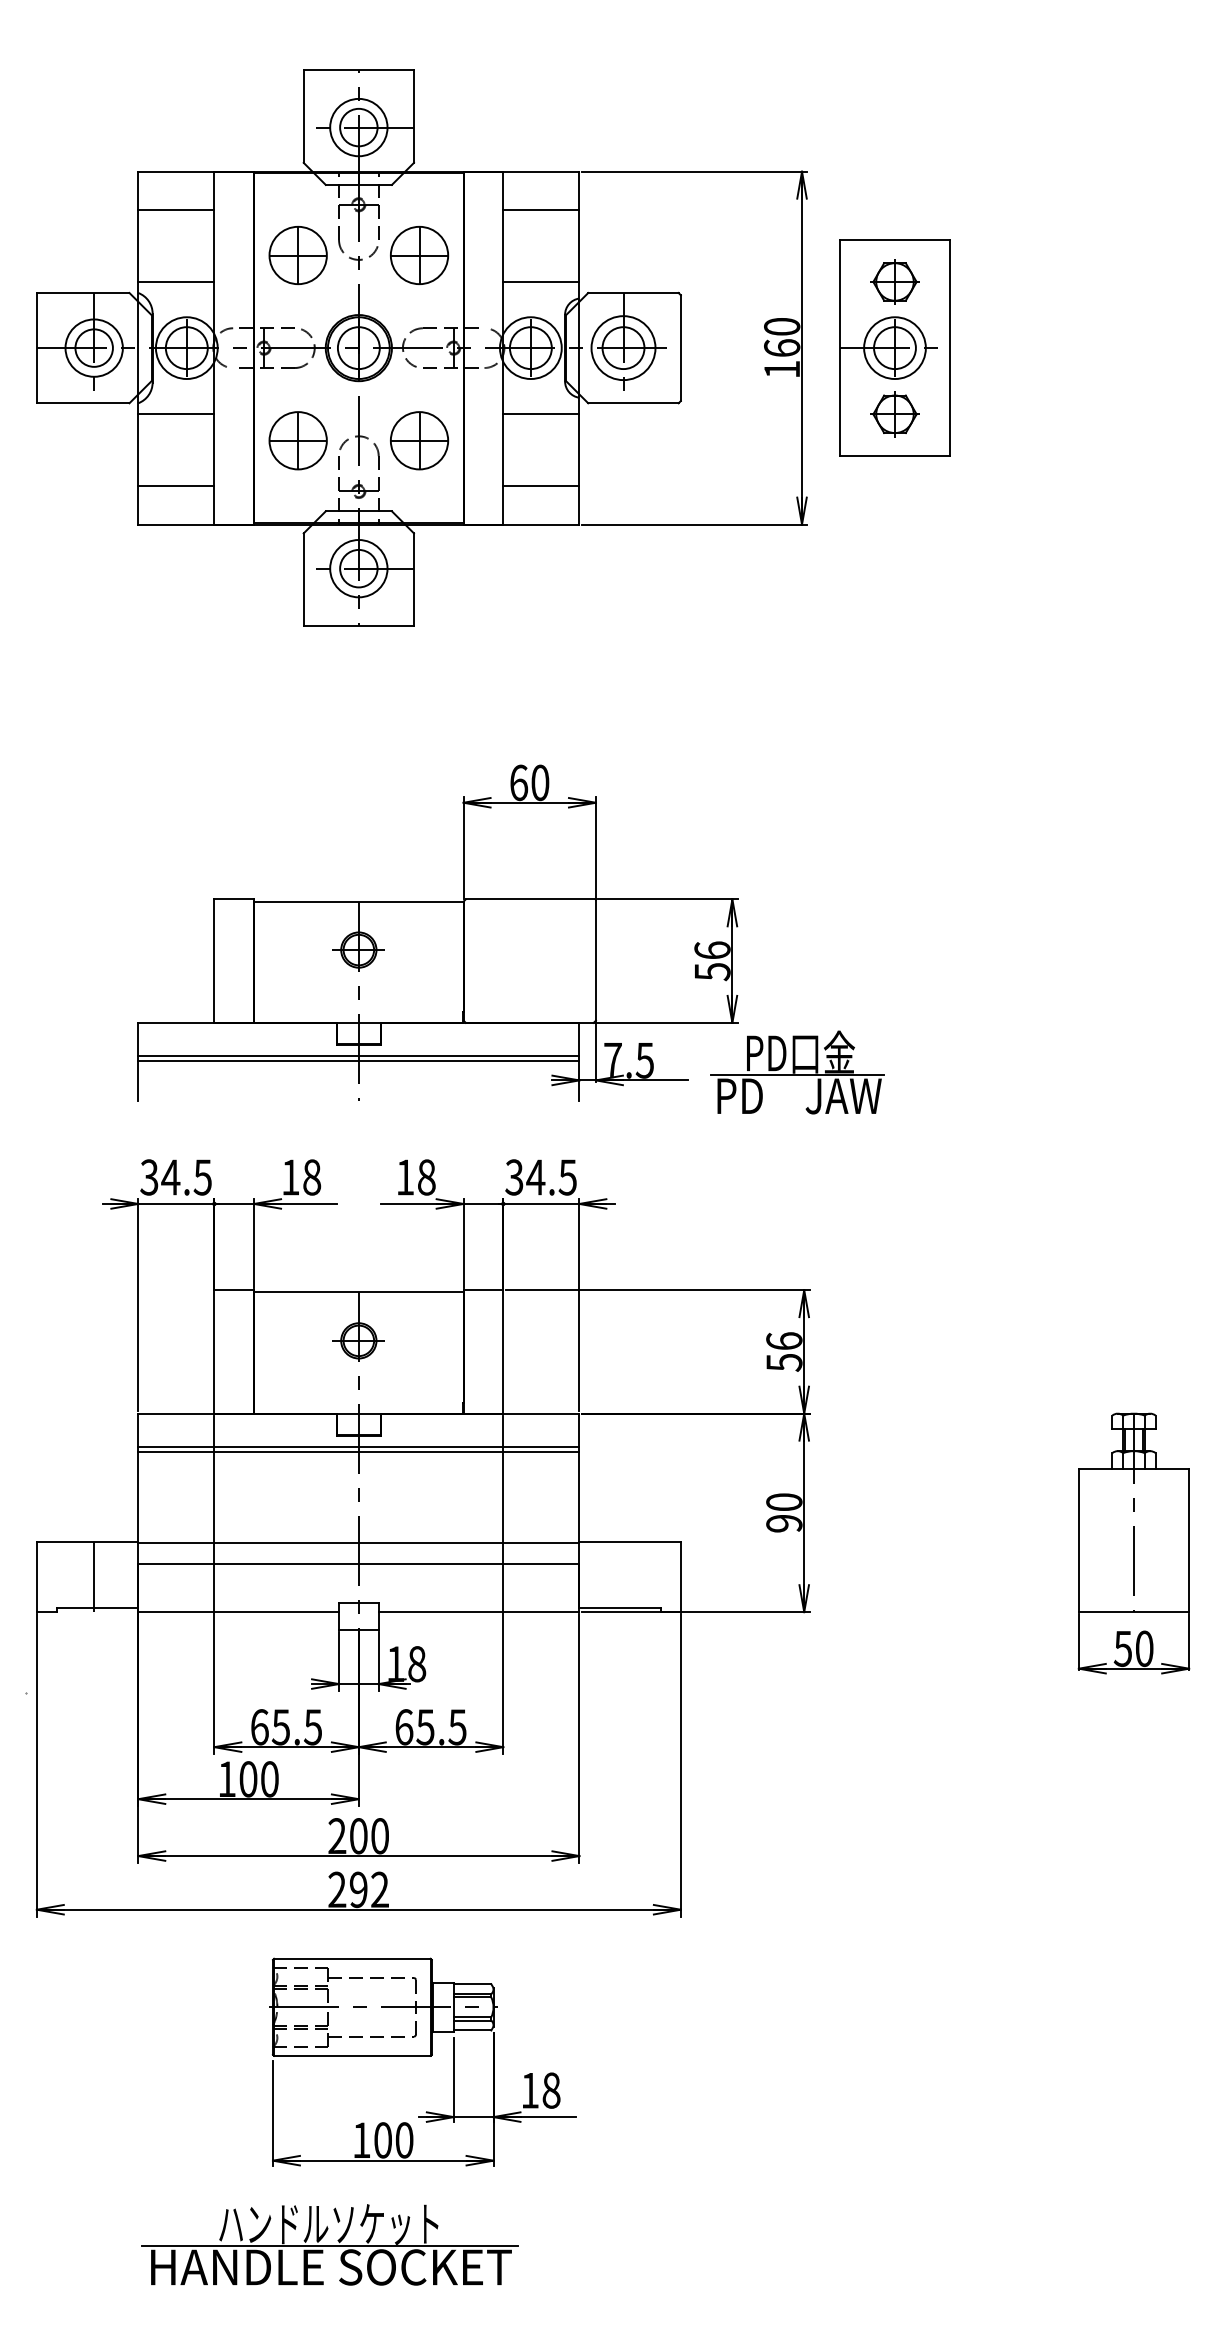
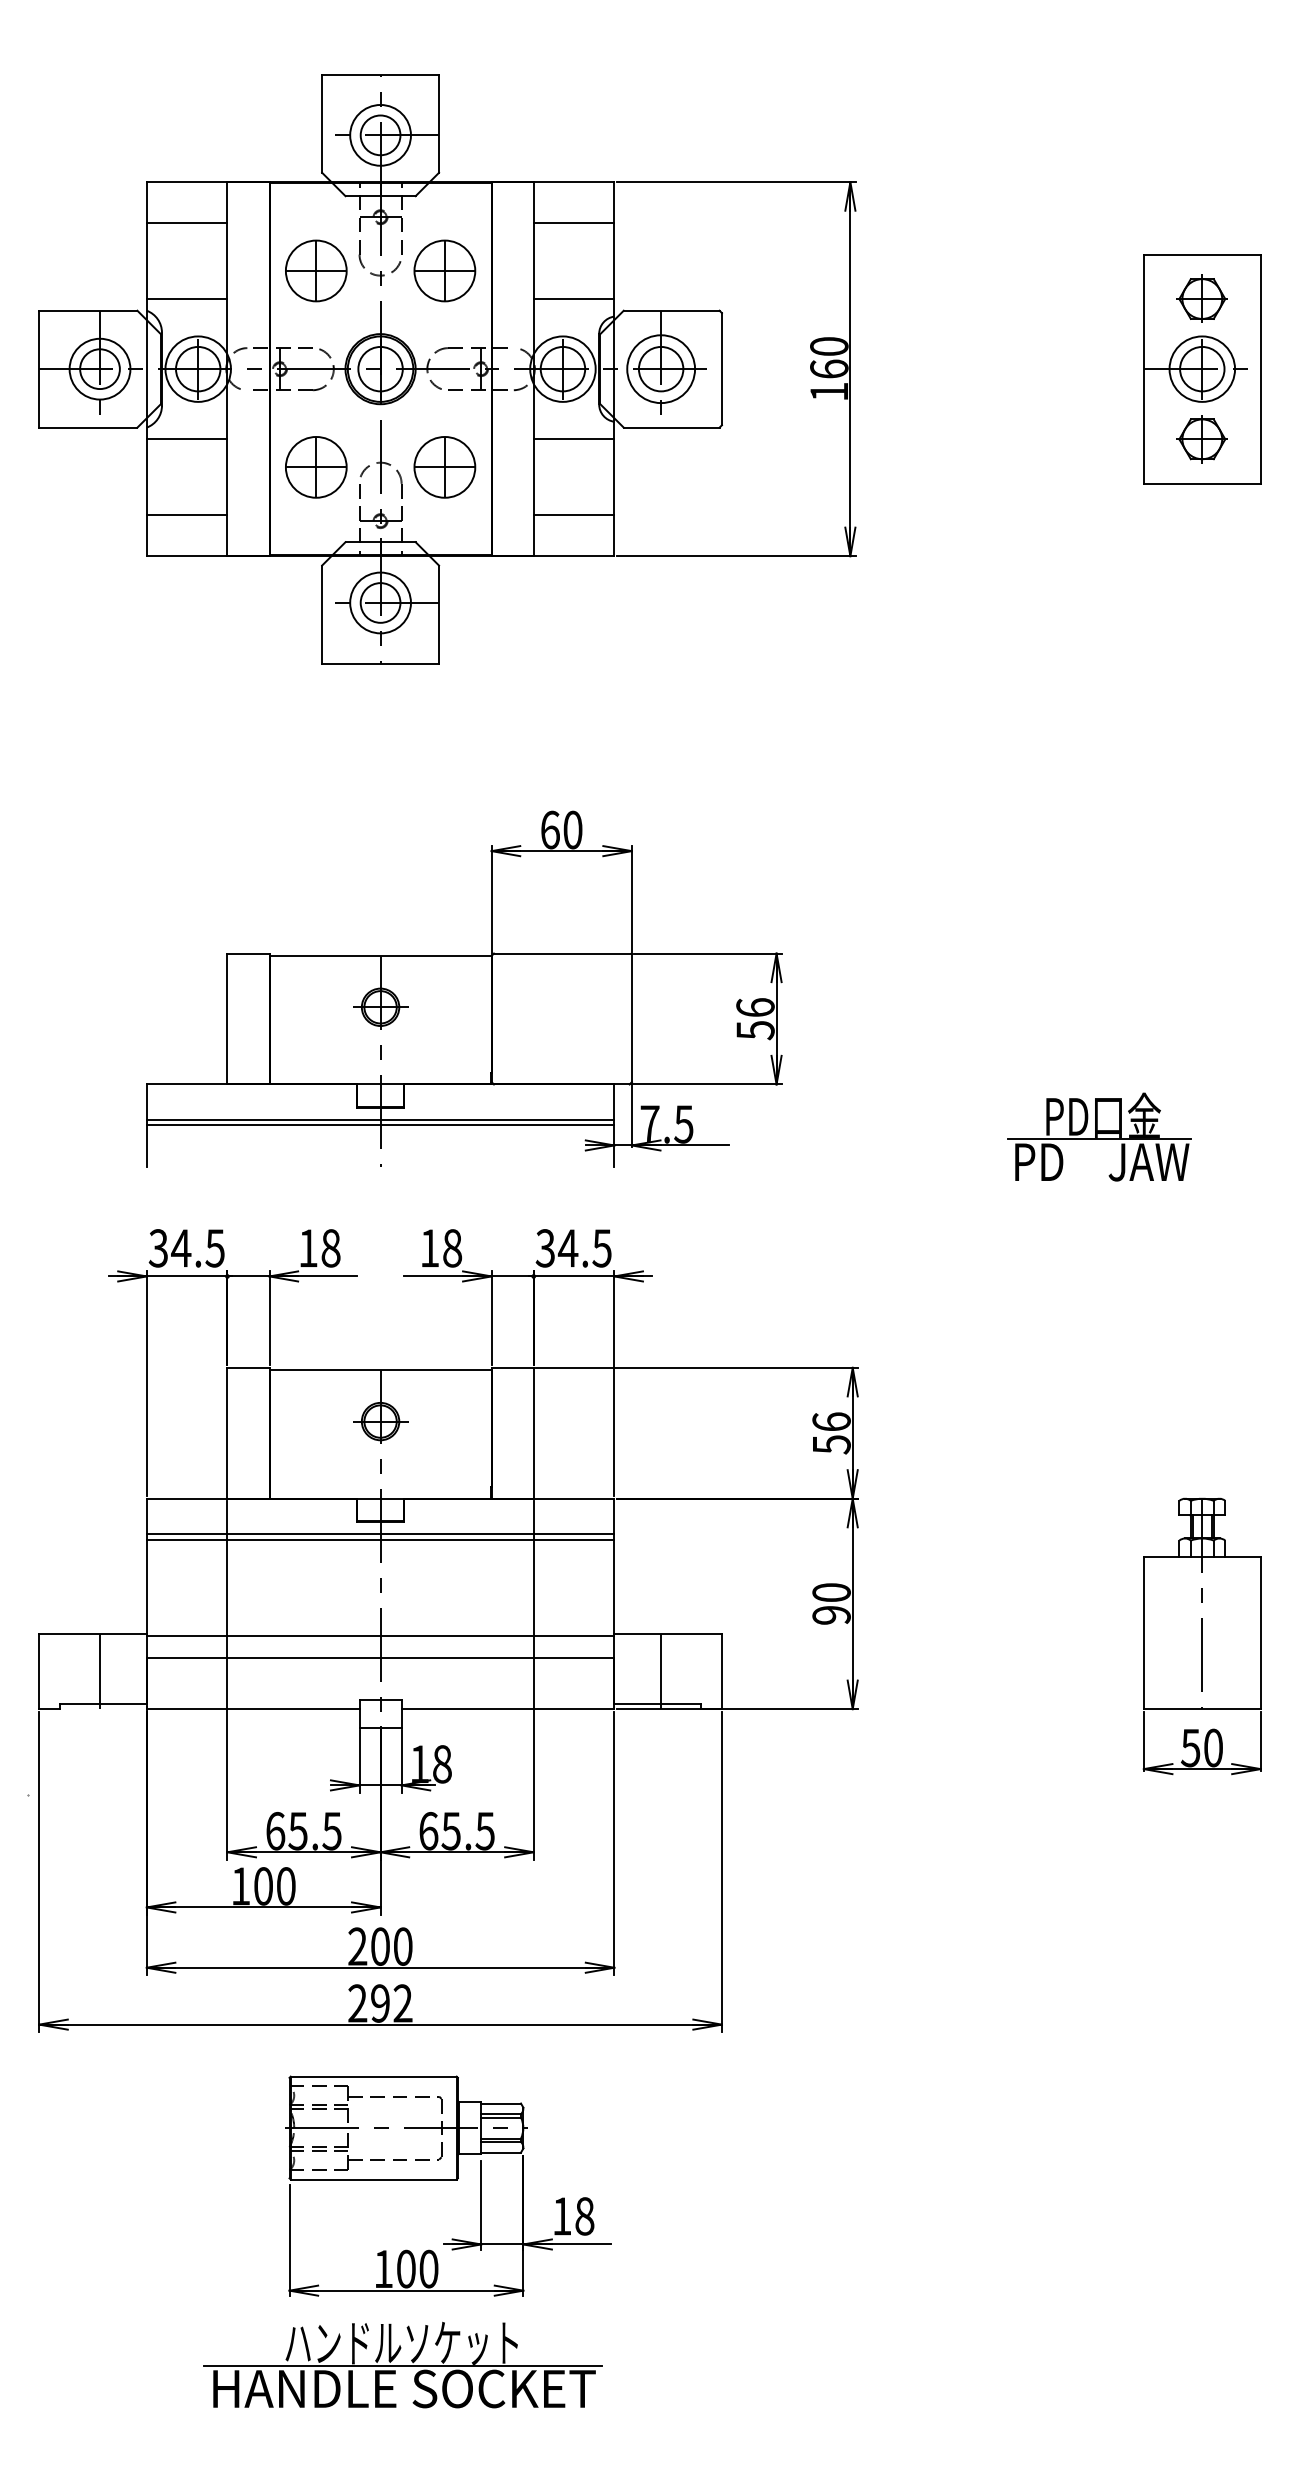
part: (894, 347) -> (1201, 368), moved
part: (797, 1072) -> (1100, 1137), moved
line: (623, 1576) -> (661, 1671), added
part: (329, 2244) -> (402, 2364), moved

